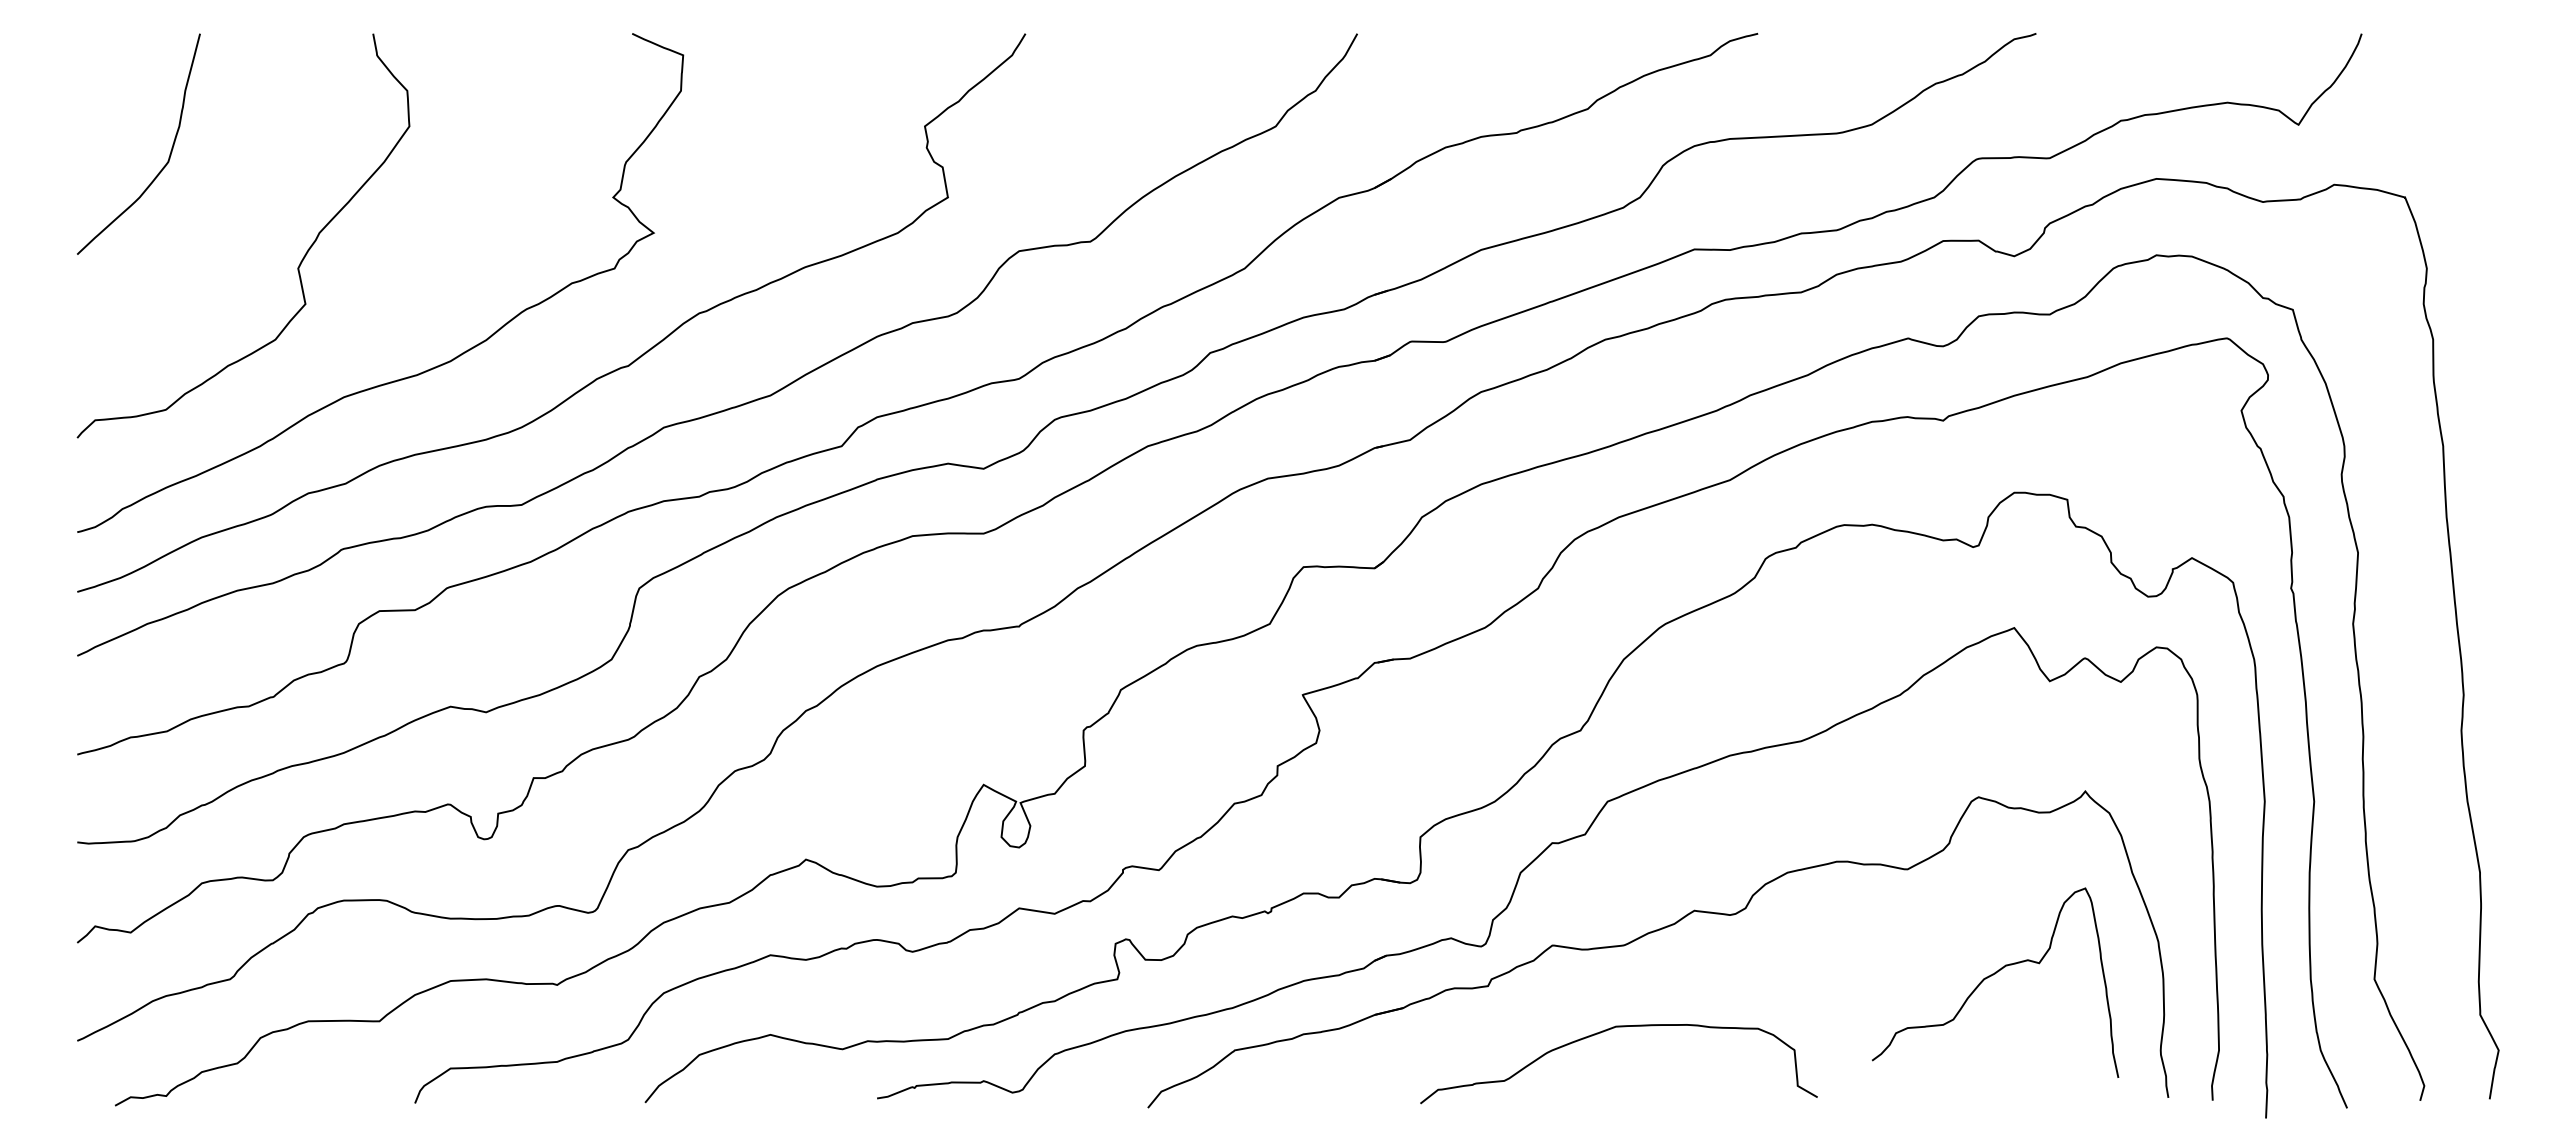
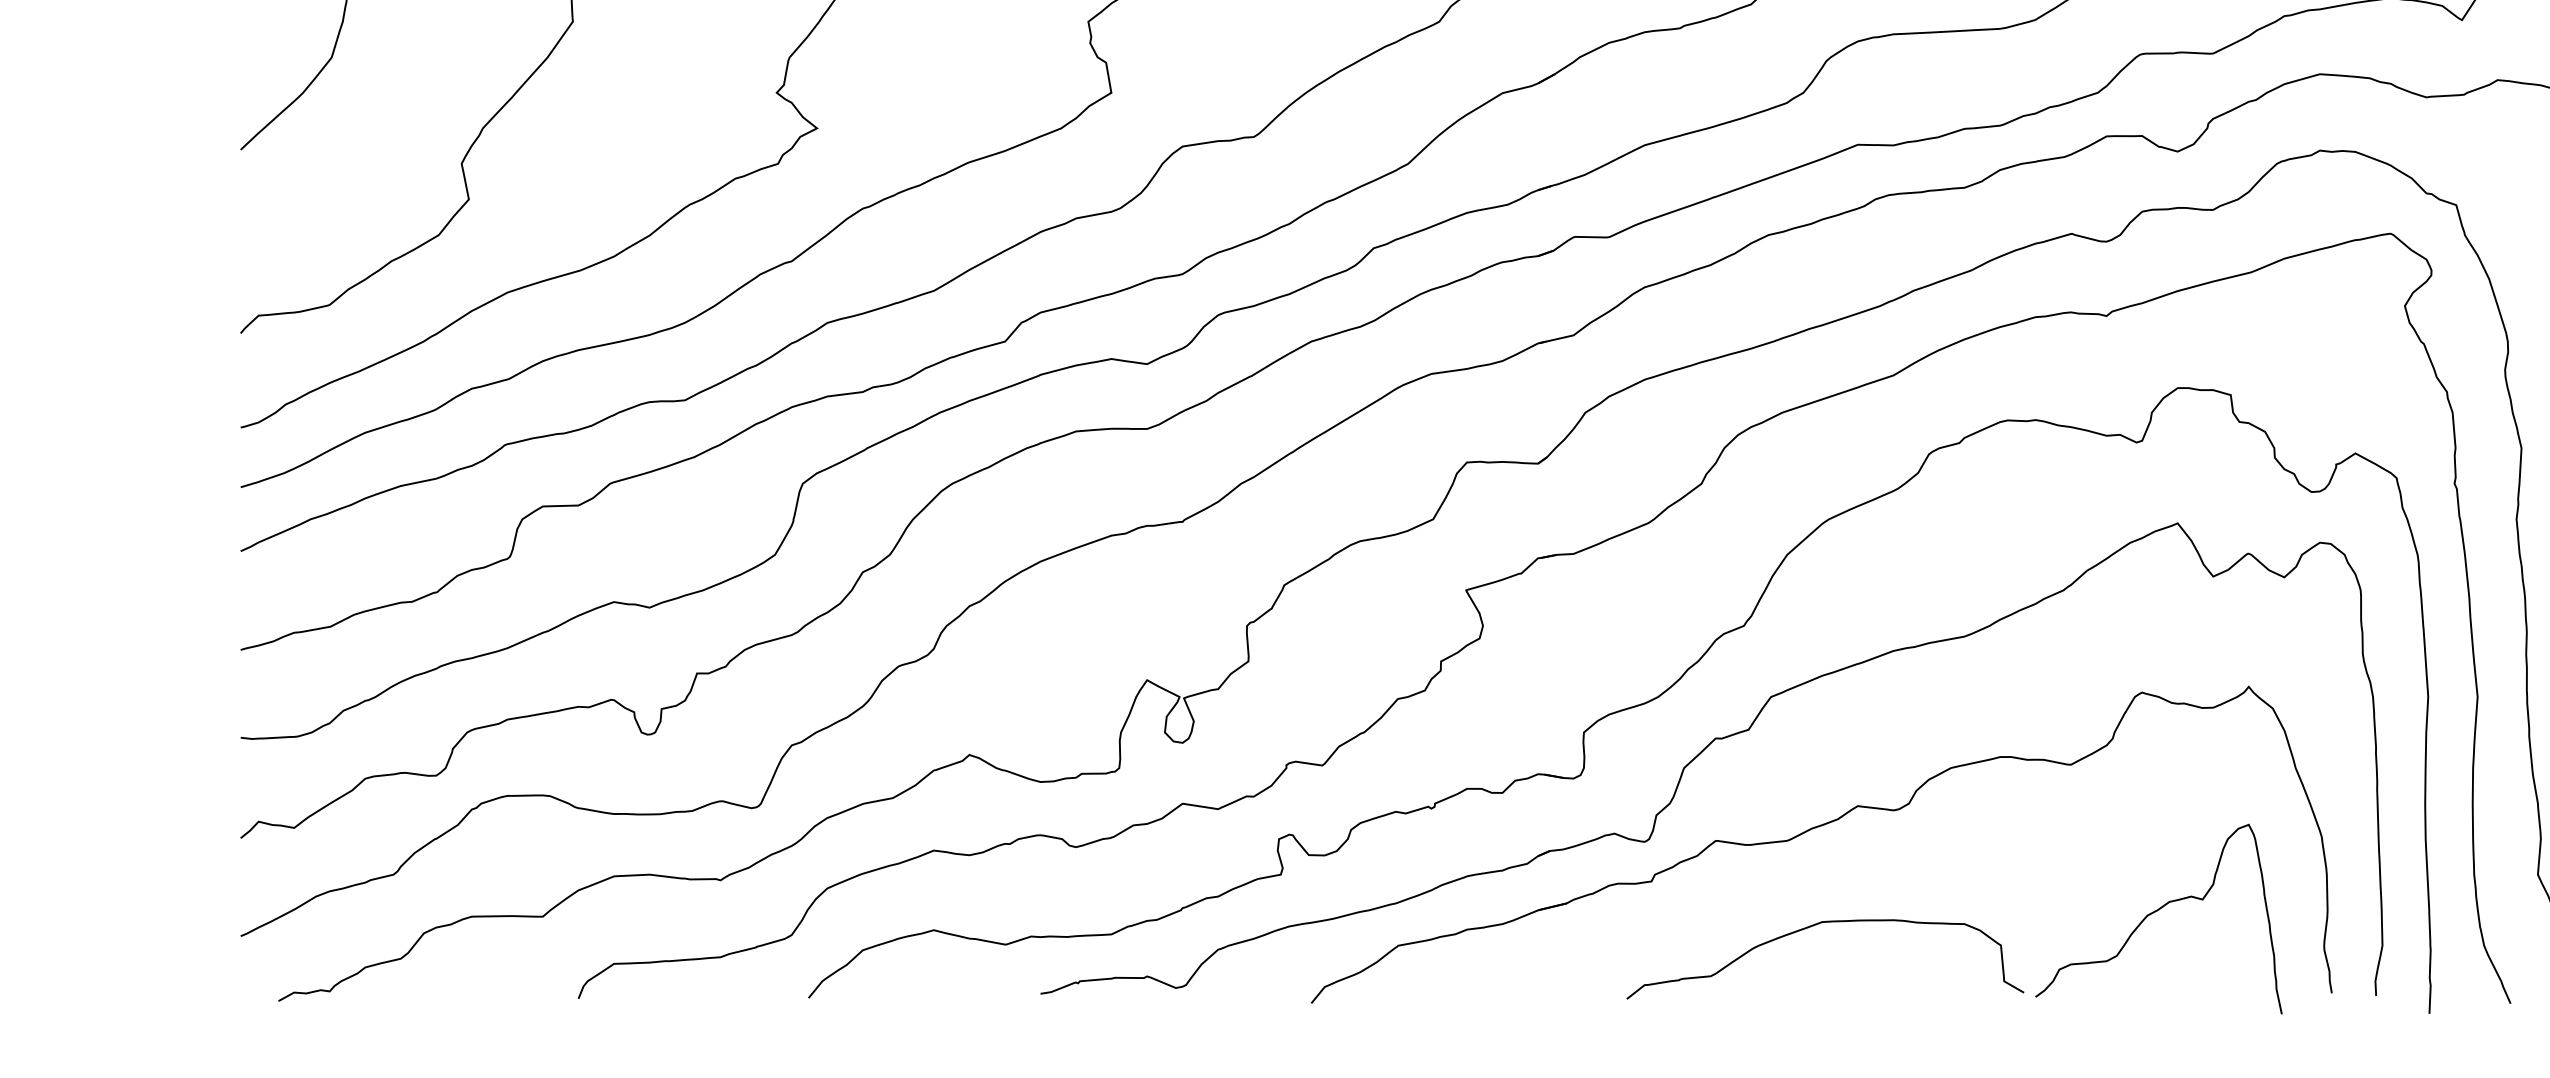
curve: (1991, 976) -> (2154, 912), moved
curve: (1606, 1031) -> (1812, 926), moved

